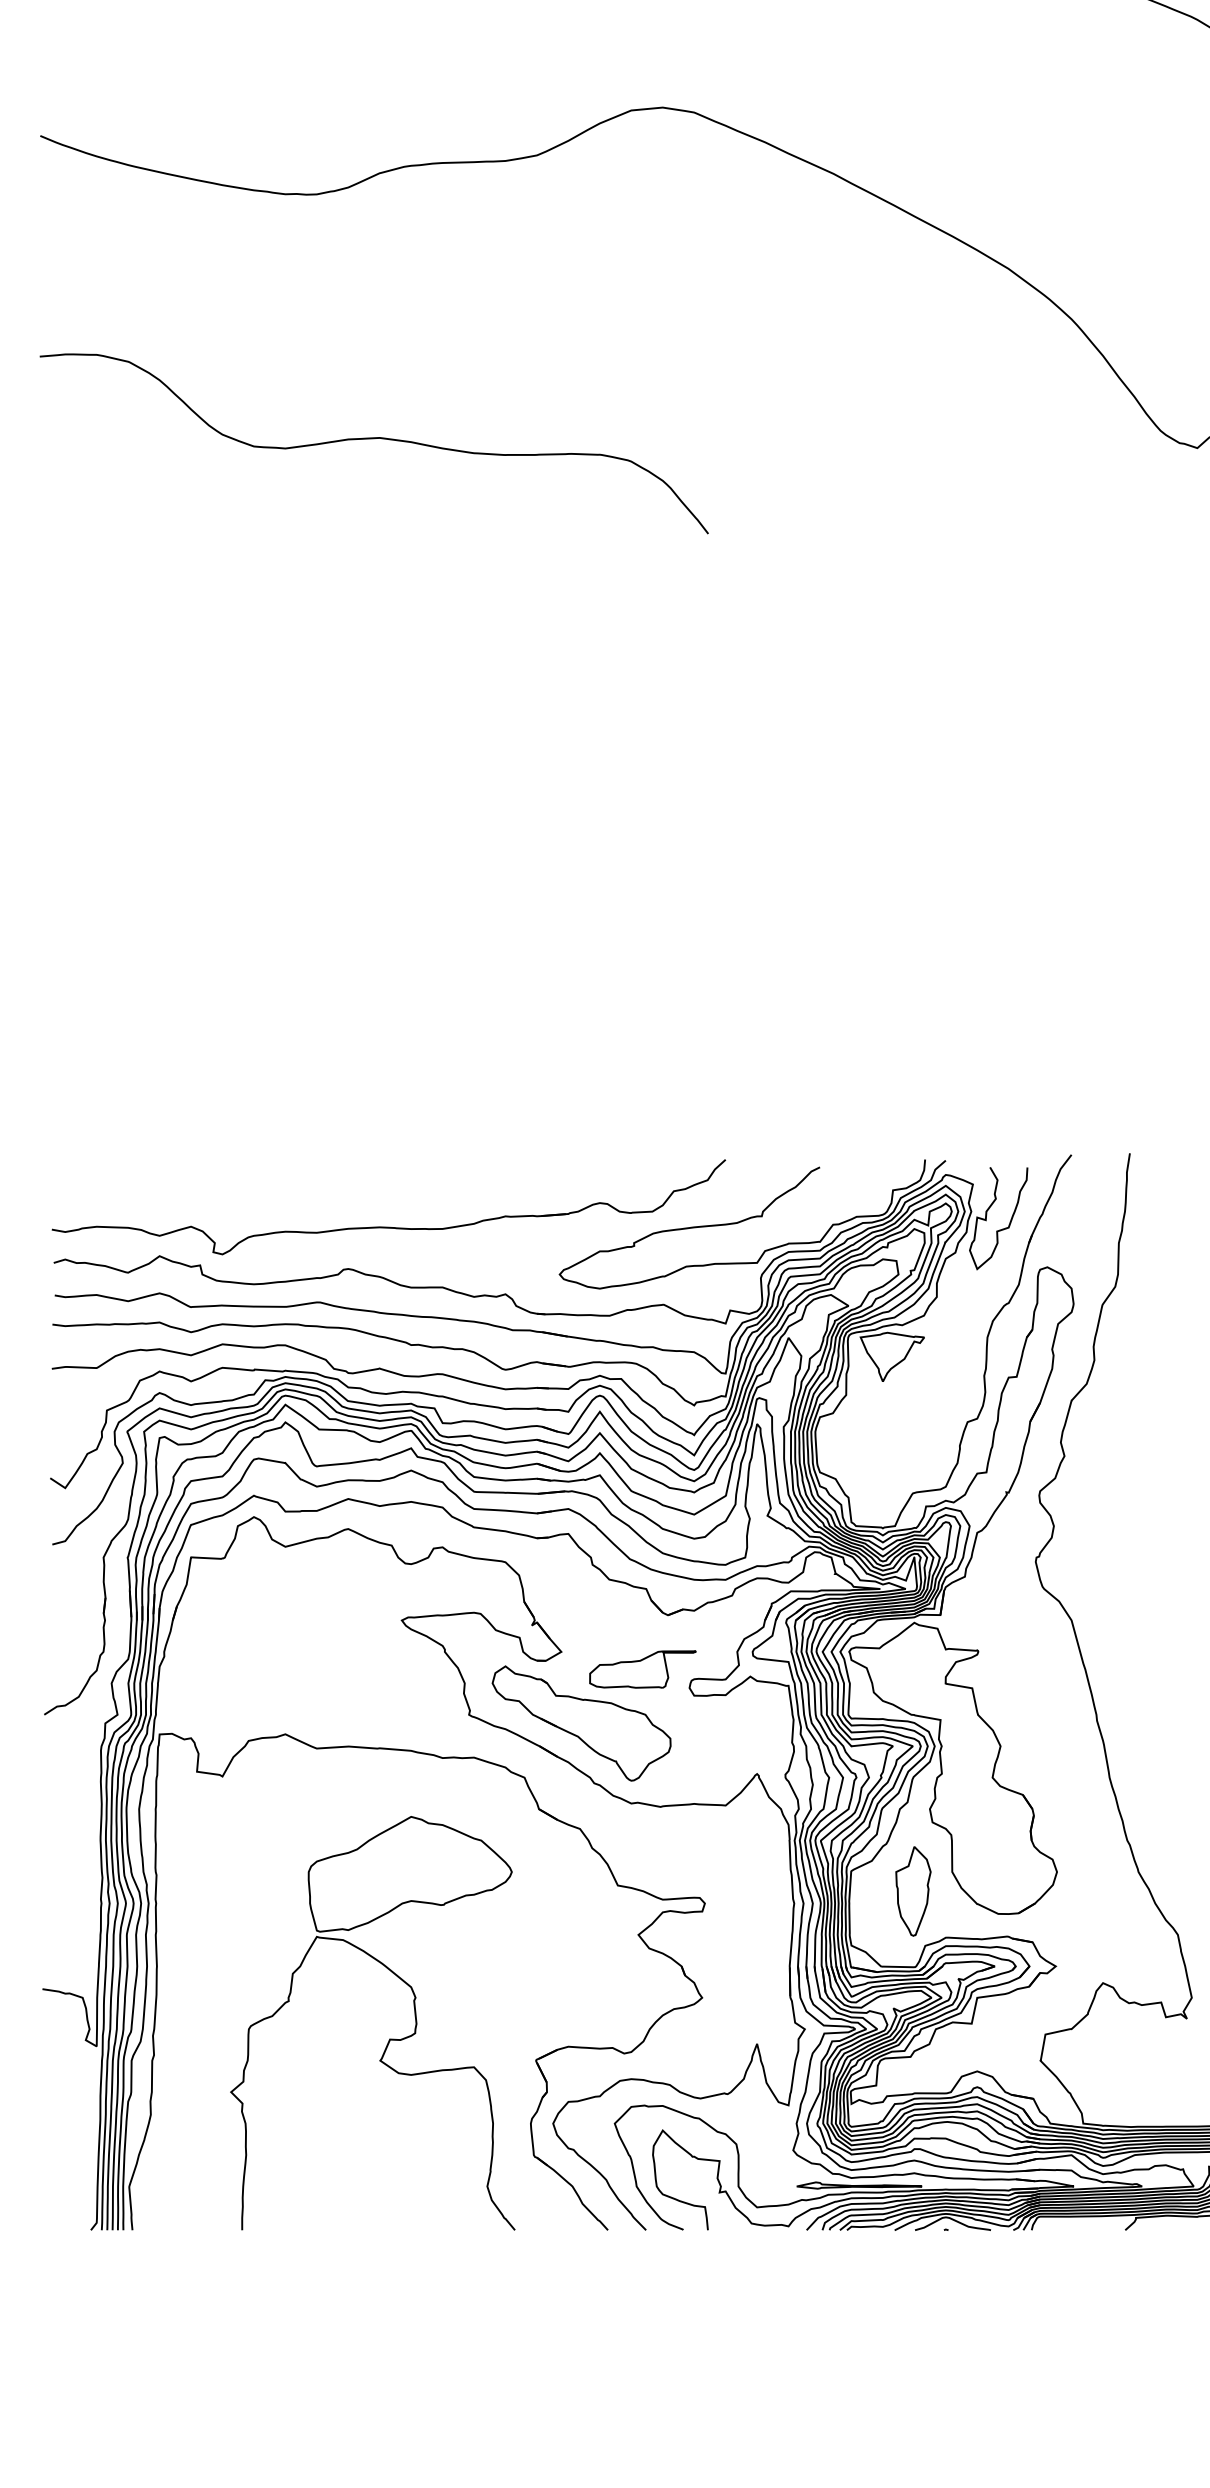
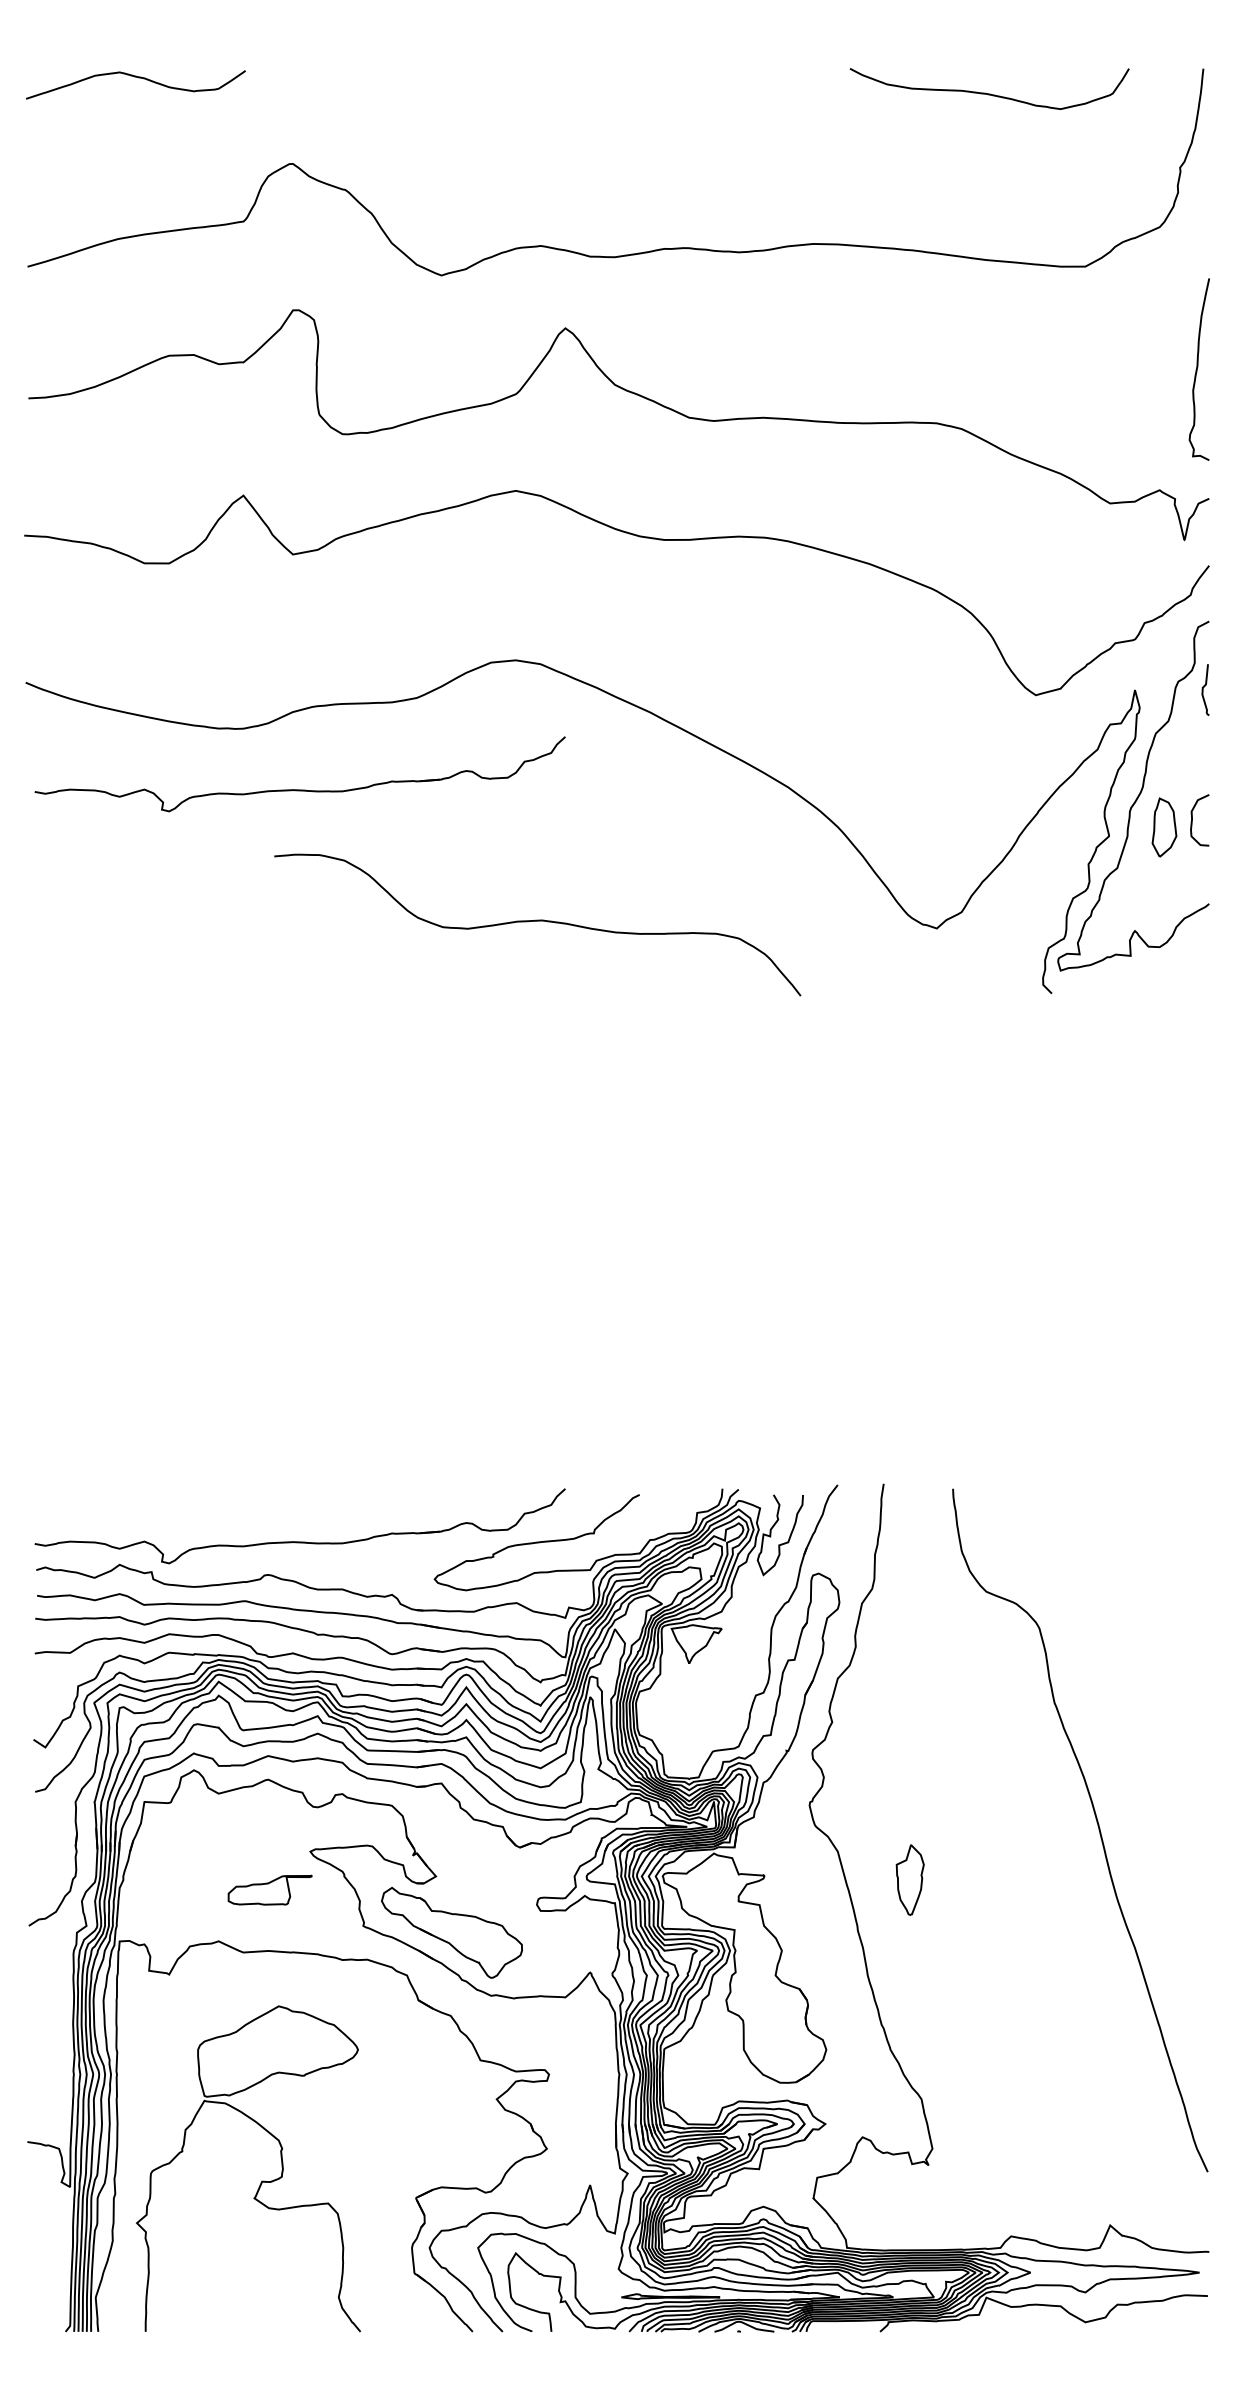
part: (387, 271) -> (299, 789), added
curve: (374, 439) -> (537, 921), moved
part: (641, 1668) -> (269, 1889), moved
part: (912, 1890) -> (909, 1879), moved
part: (389, 2038) -> (261, 2180), moved

